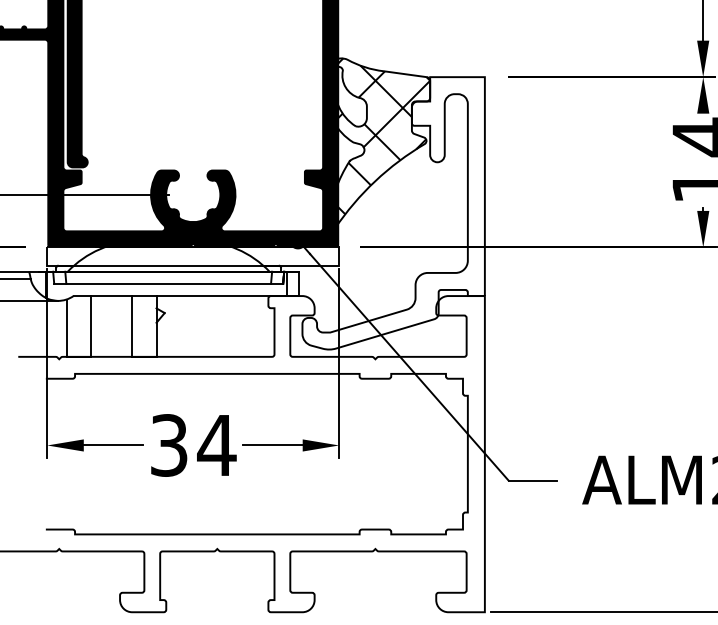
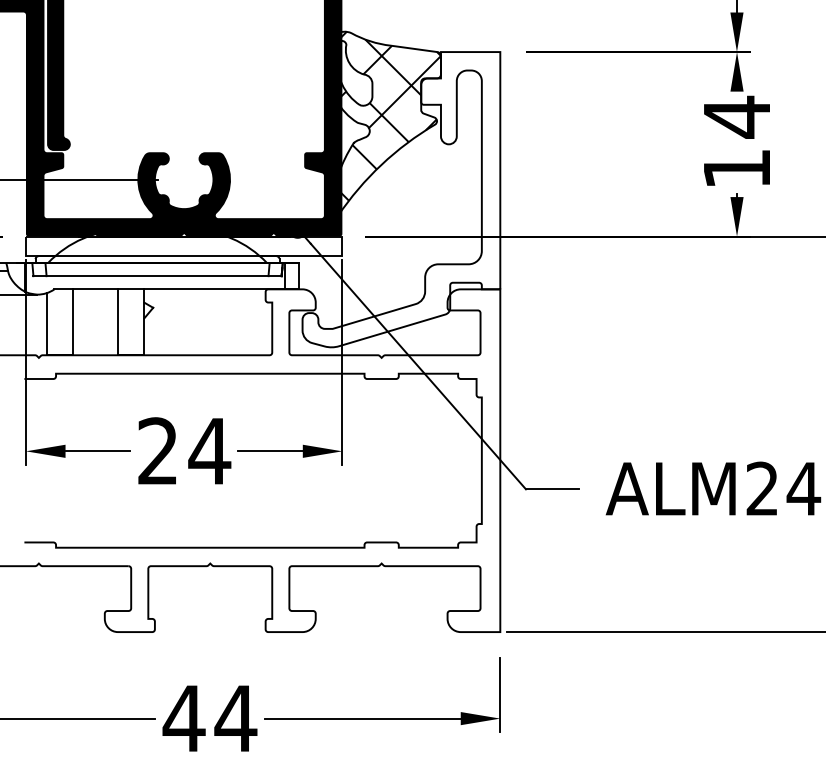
text: (168, 445) -> (157, 451), 34 -> 24

